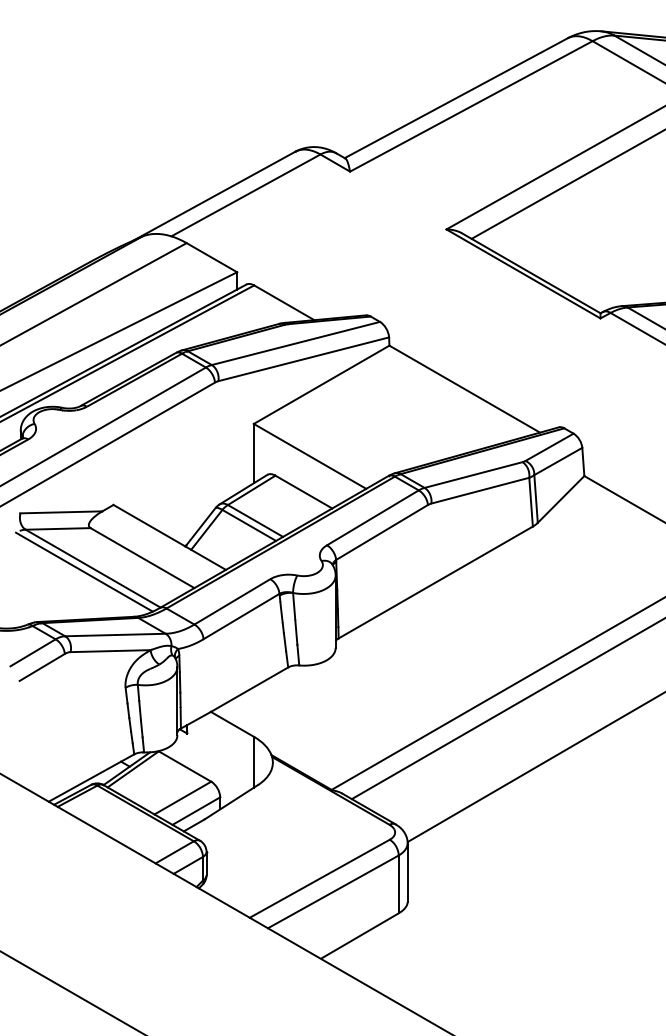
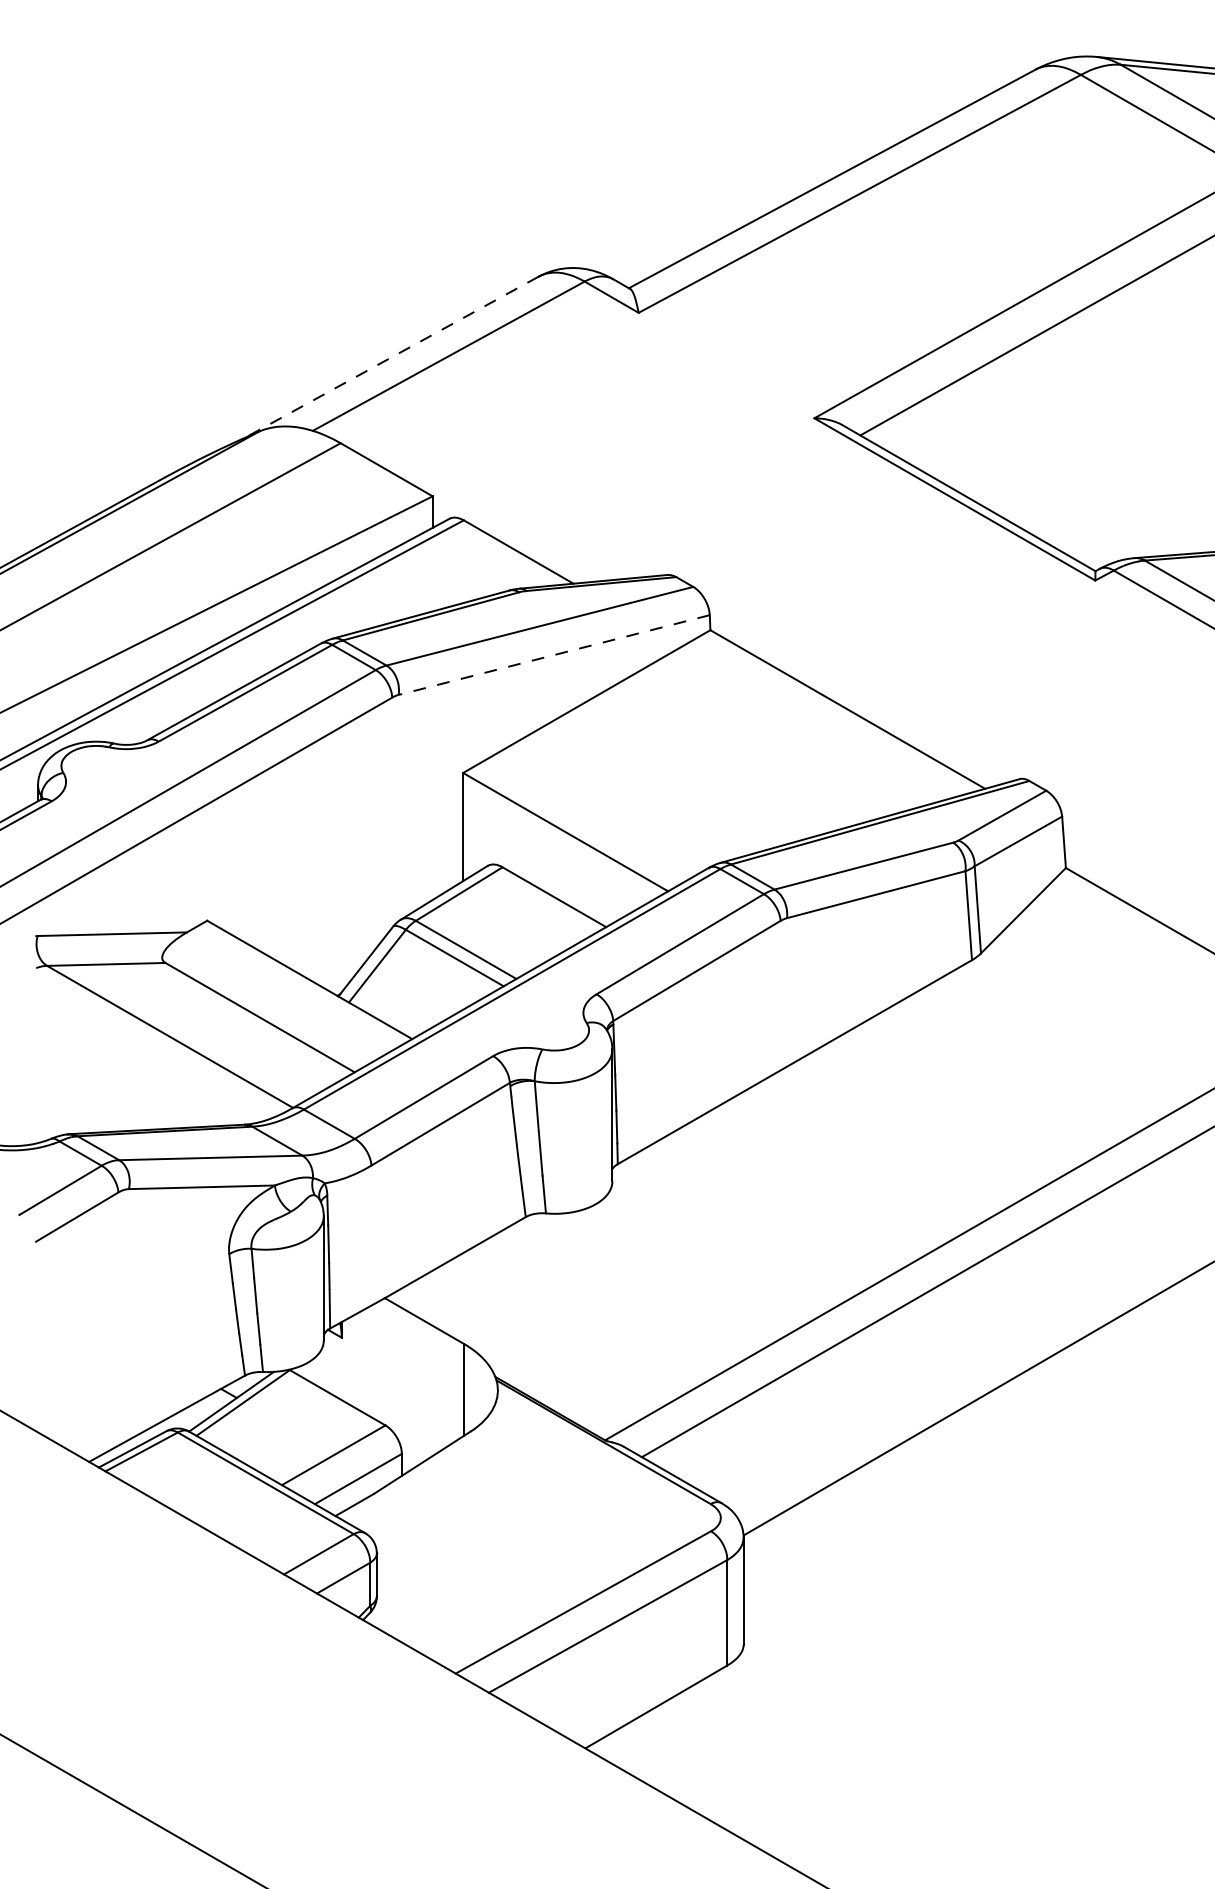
line: (214, 196) -> (391, 358), solid -> dashed
line: (303, 359) -> (553, 655), solid -> dashed
line: (84, 571) -> (154, 1042), removed

